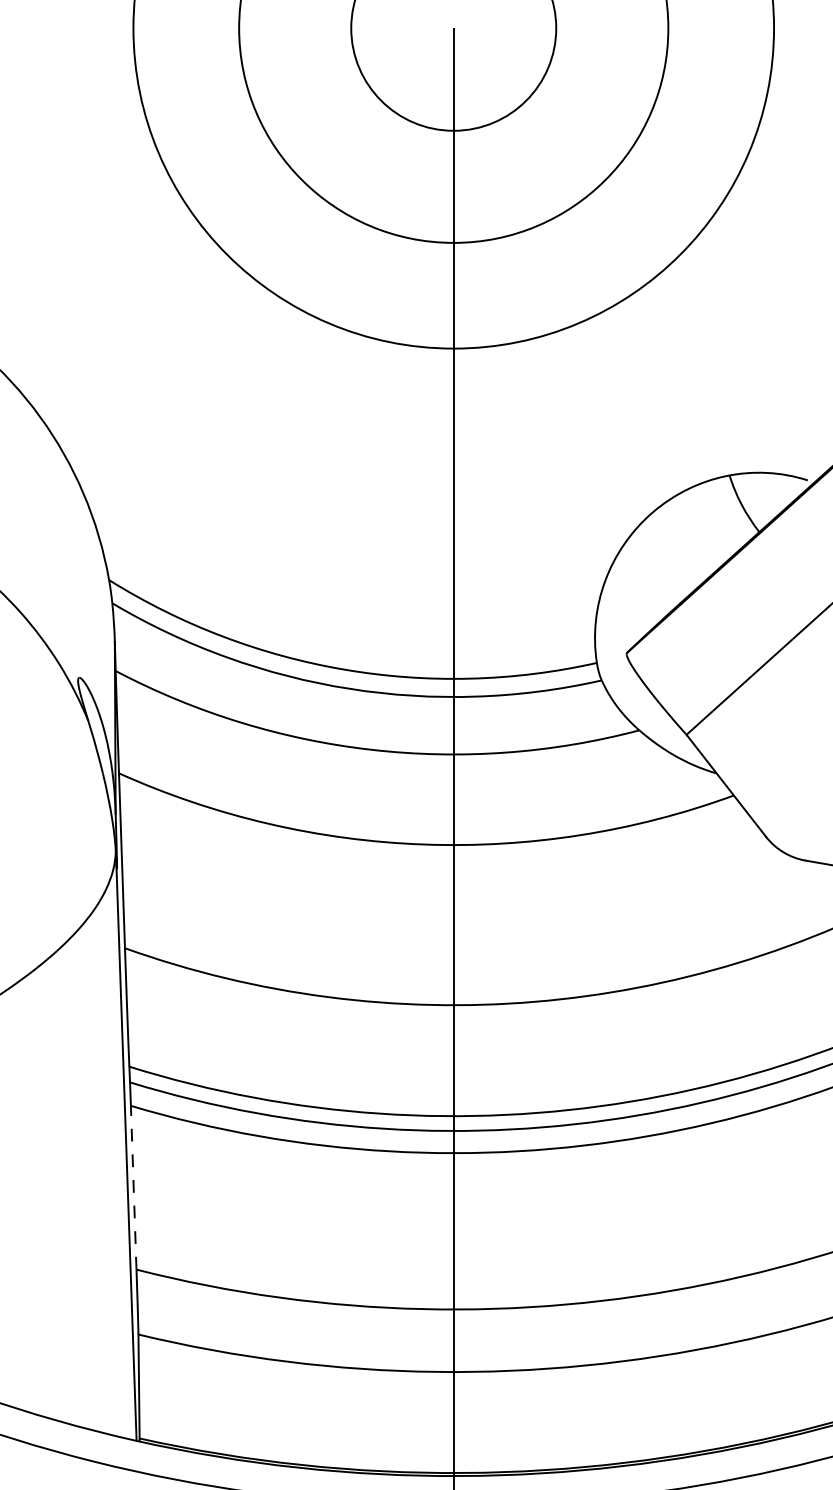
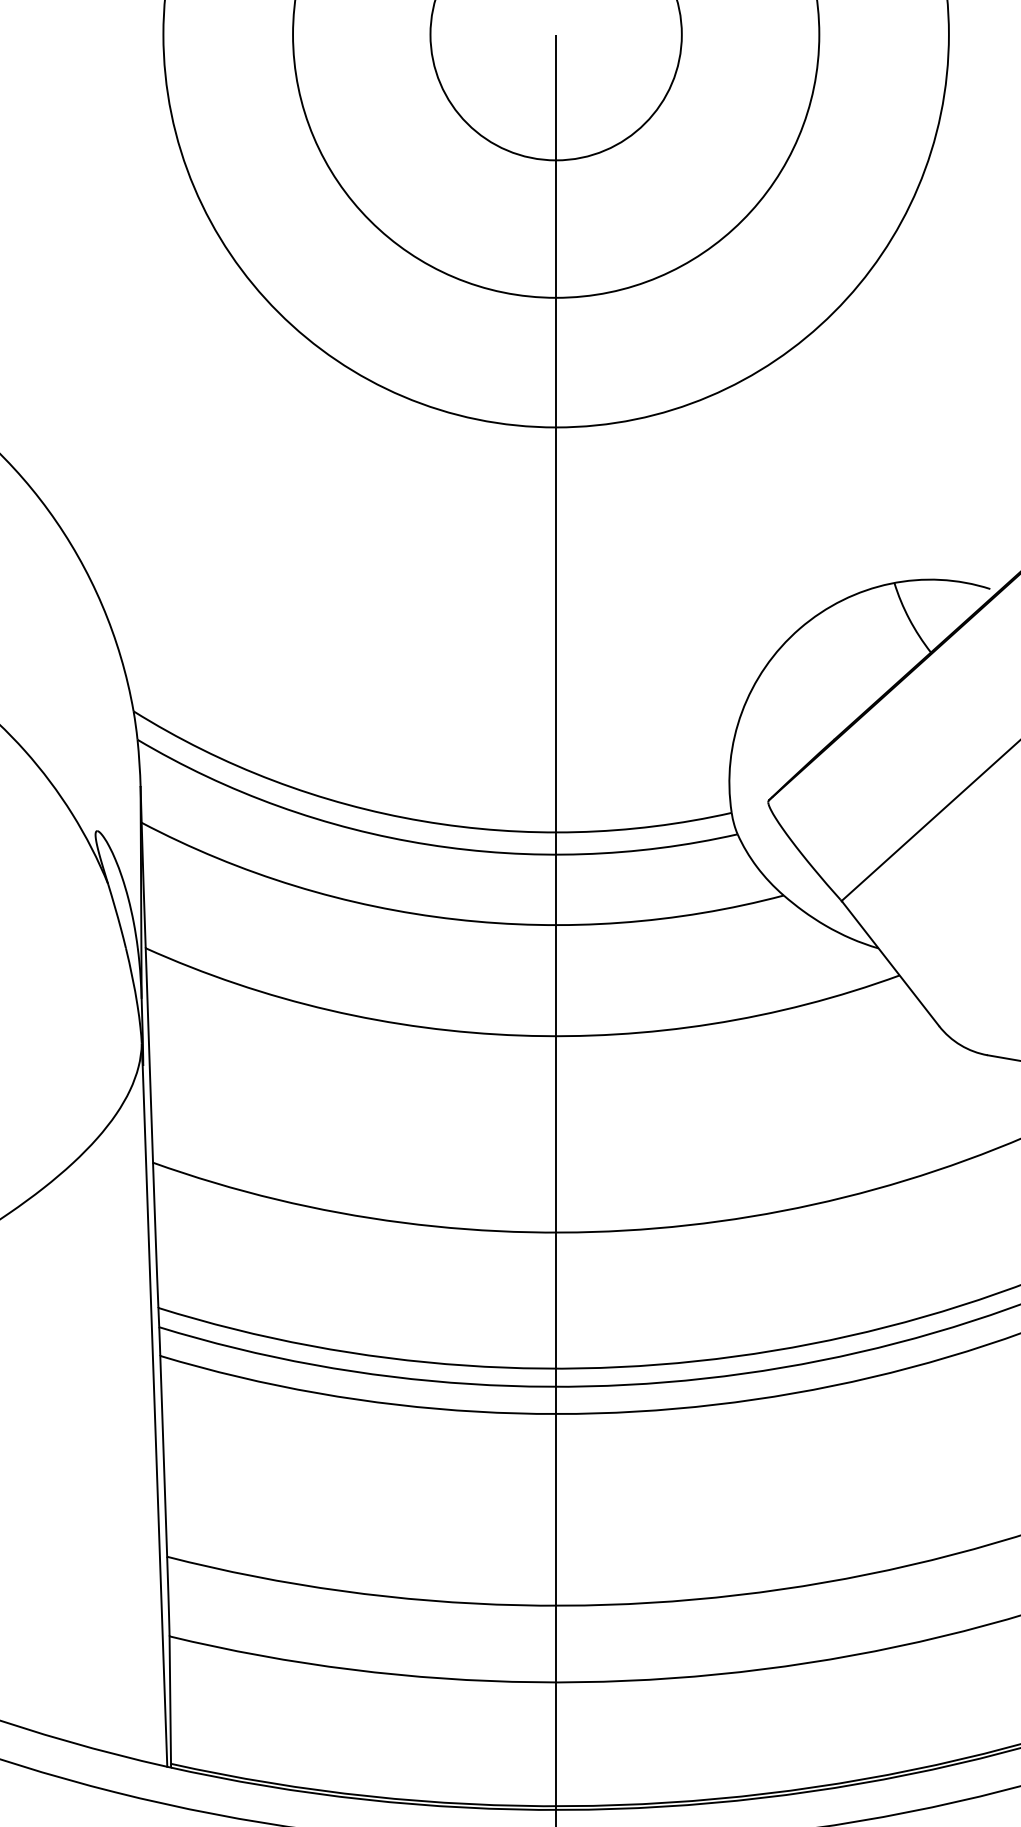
line: (133, 1187) -> (163, 1456), dashed -> solid

